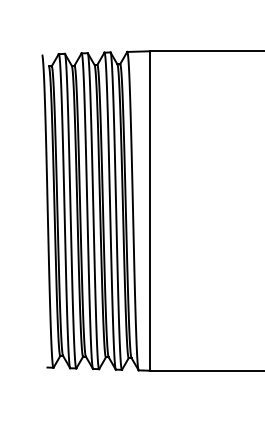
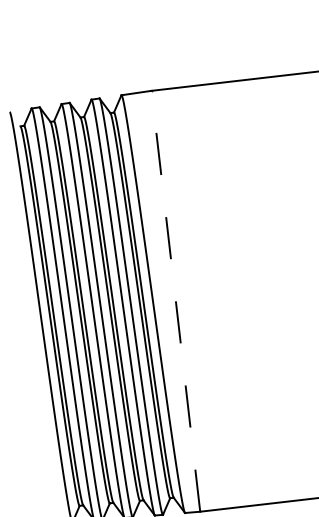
line: (150, 211) -> (176, 301), solid -> dashed

